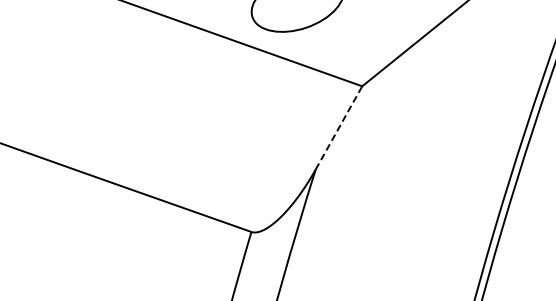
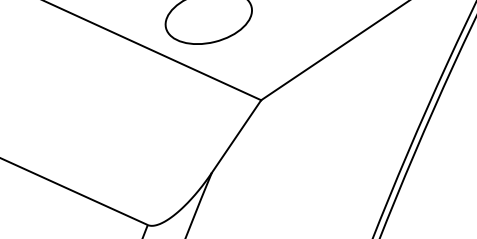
line: (338, 127) -> (236, 136), dashed -> solid

